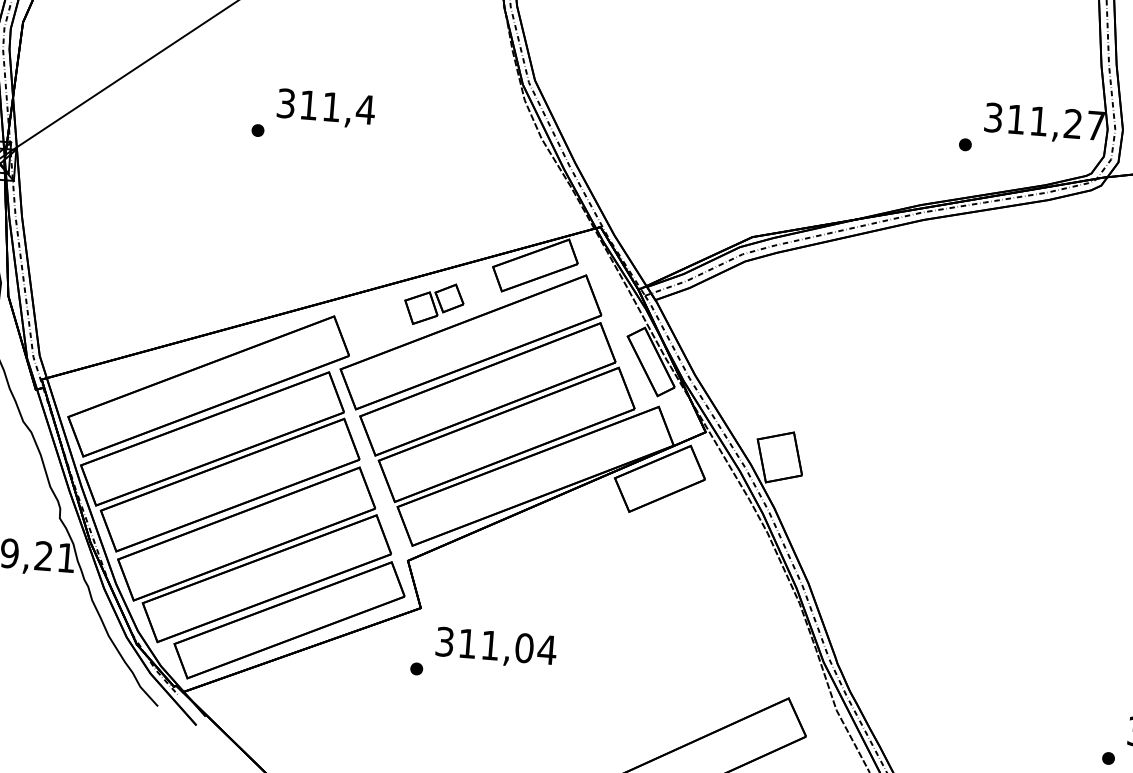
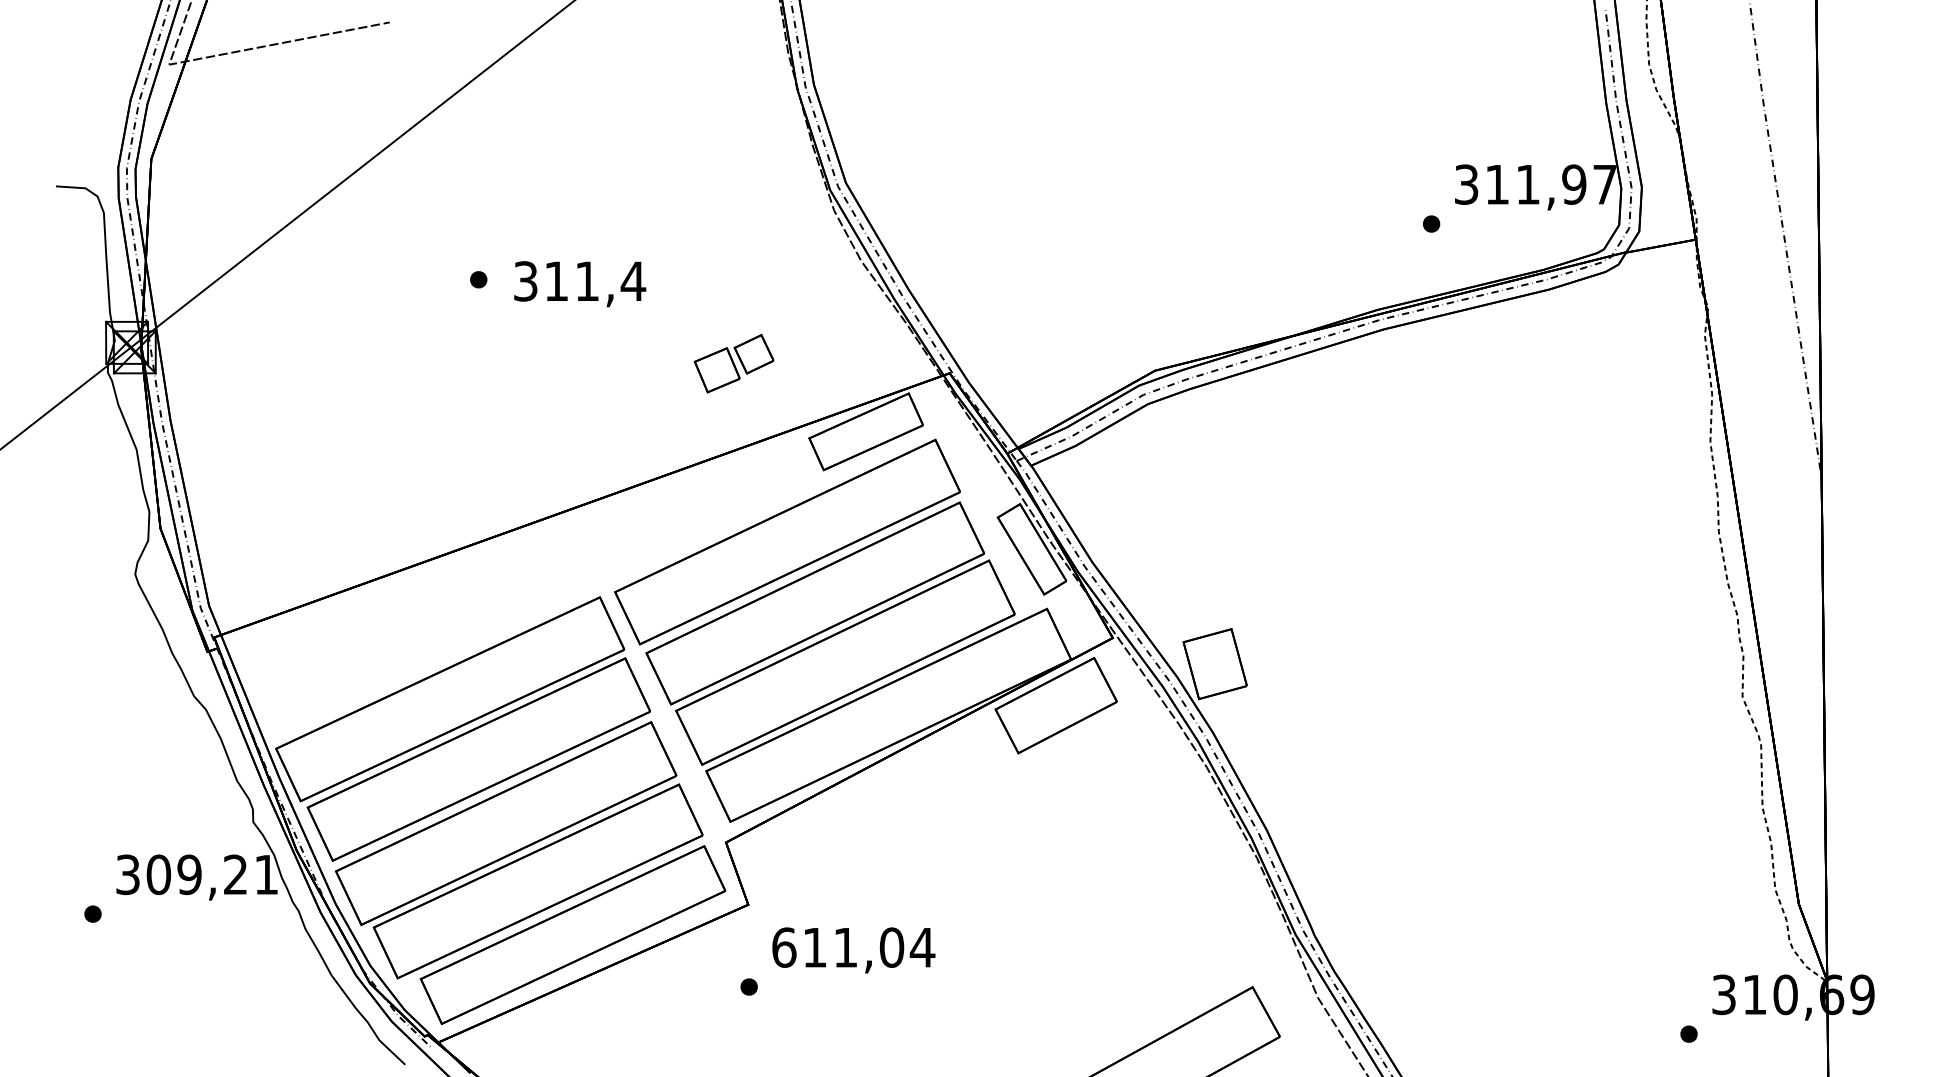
text: (326, 109) -> (580, 284), moved
text: (1073, 123) -> (1574, 184), 311,27 -> 311,97
part: (433, 304) -> (733, 363), moved
part: (207, 385) -> (438, 628), removed
text: (445, 641) -> (784, 947), 311,04 -> 611,04

